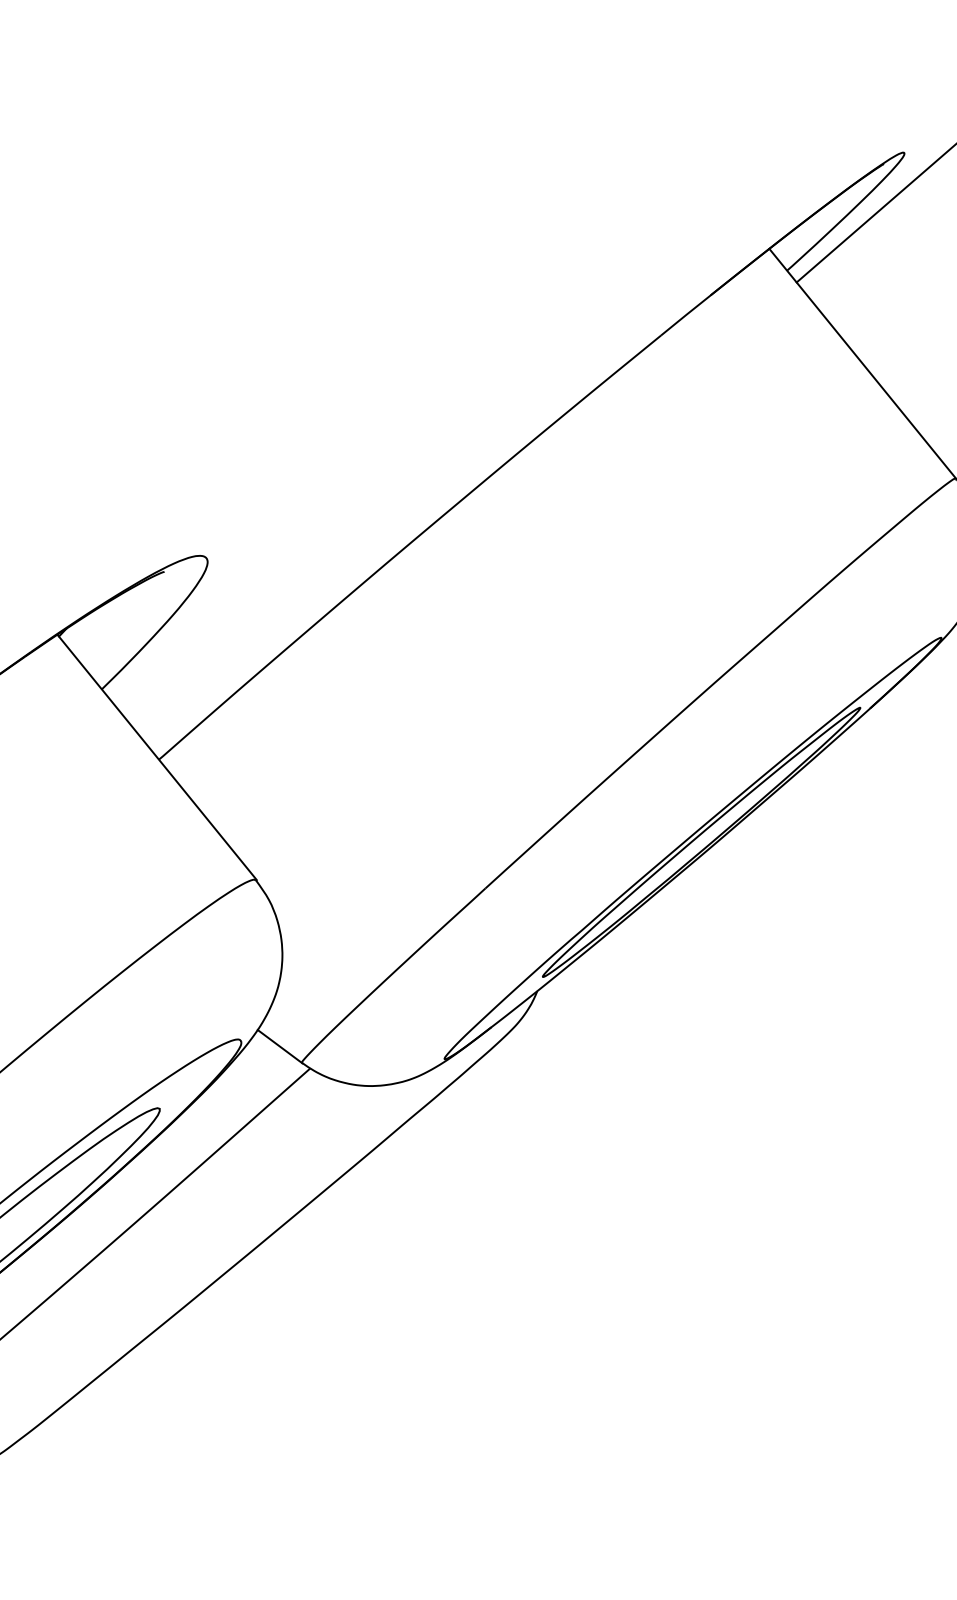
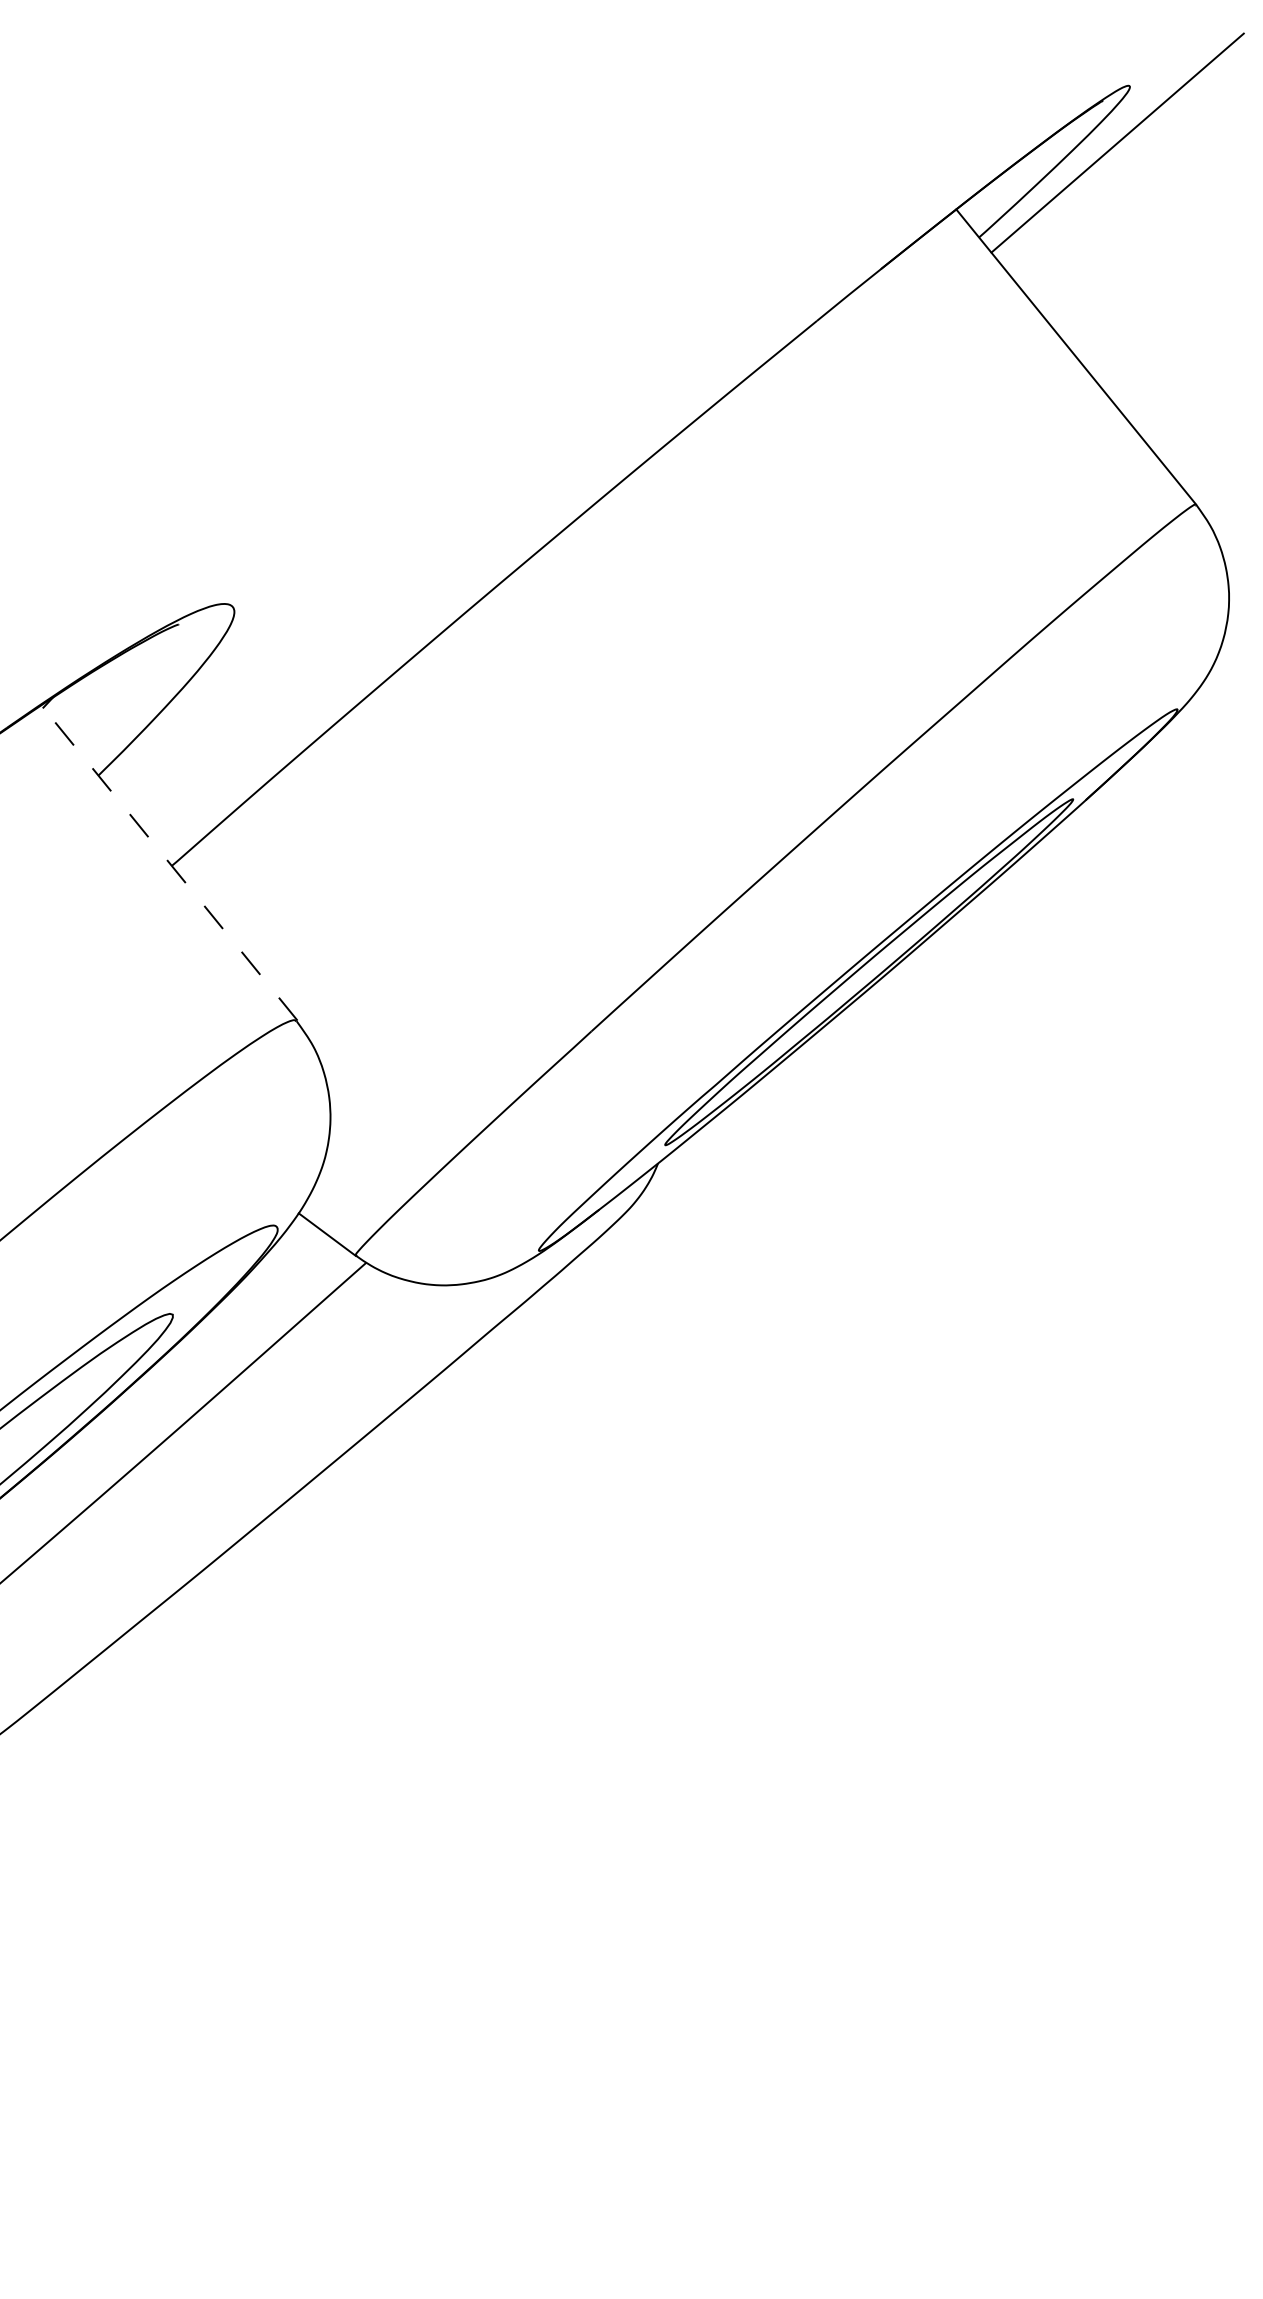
line: (157, 757) -> (169, 862), solid -> dashed

